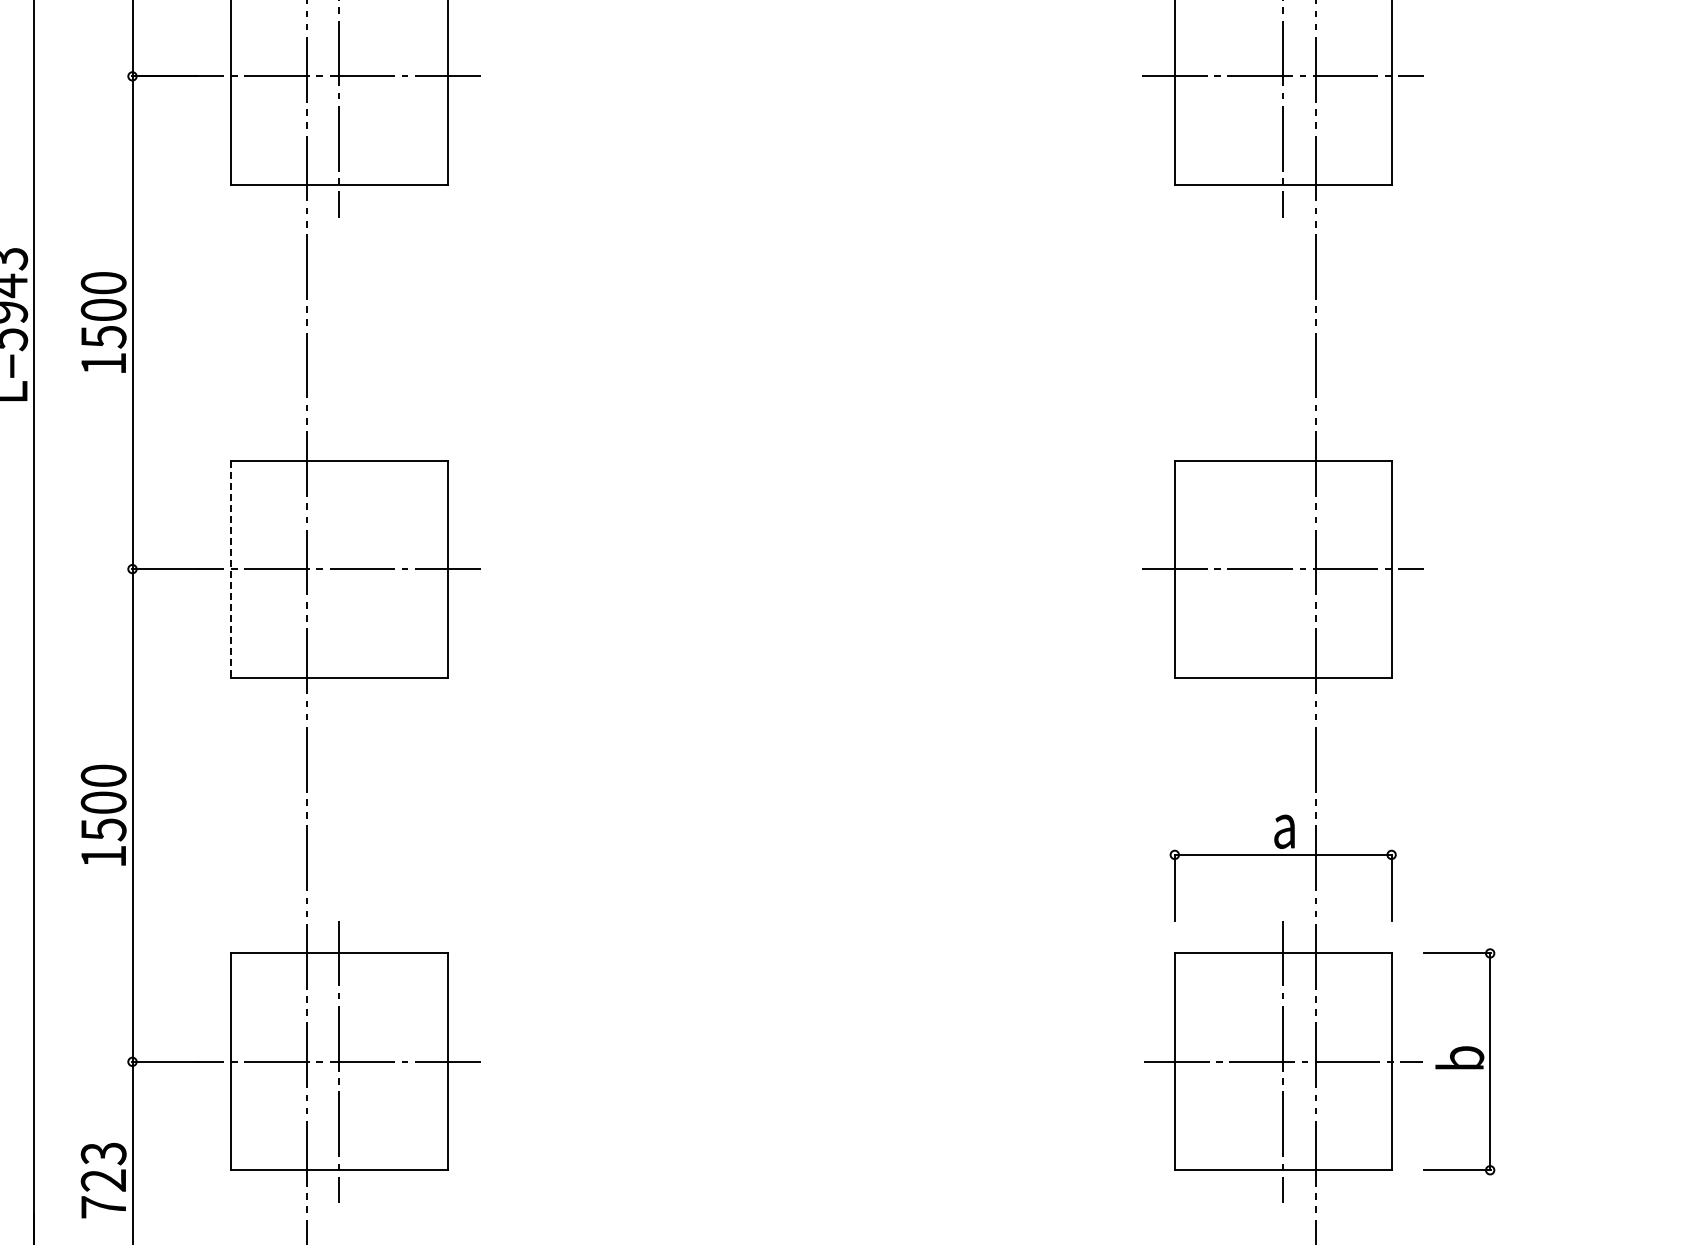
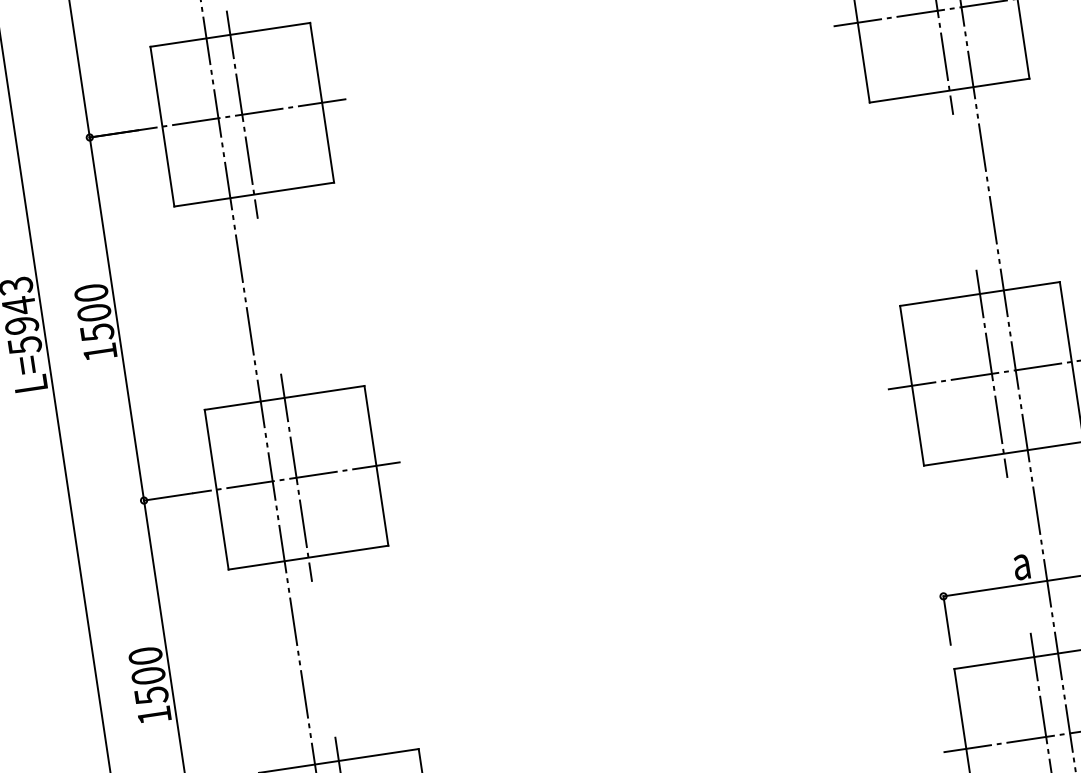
line: (339, 568) -> (296, 477), added
line: (1283, 568) -> (992, 373), added
line: (231, 569) -> (217, 489), dashed -> solid

